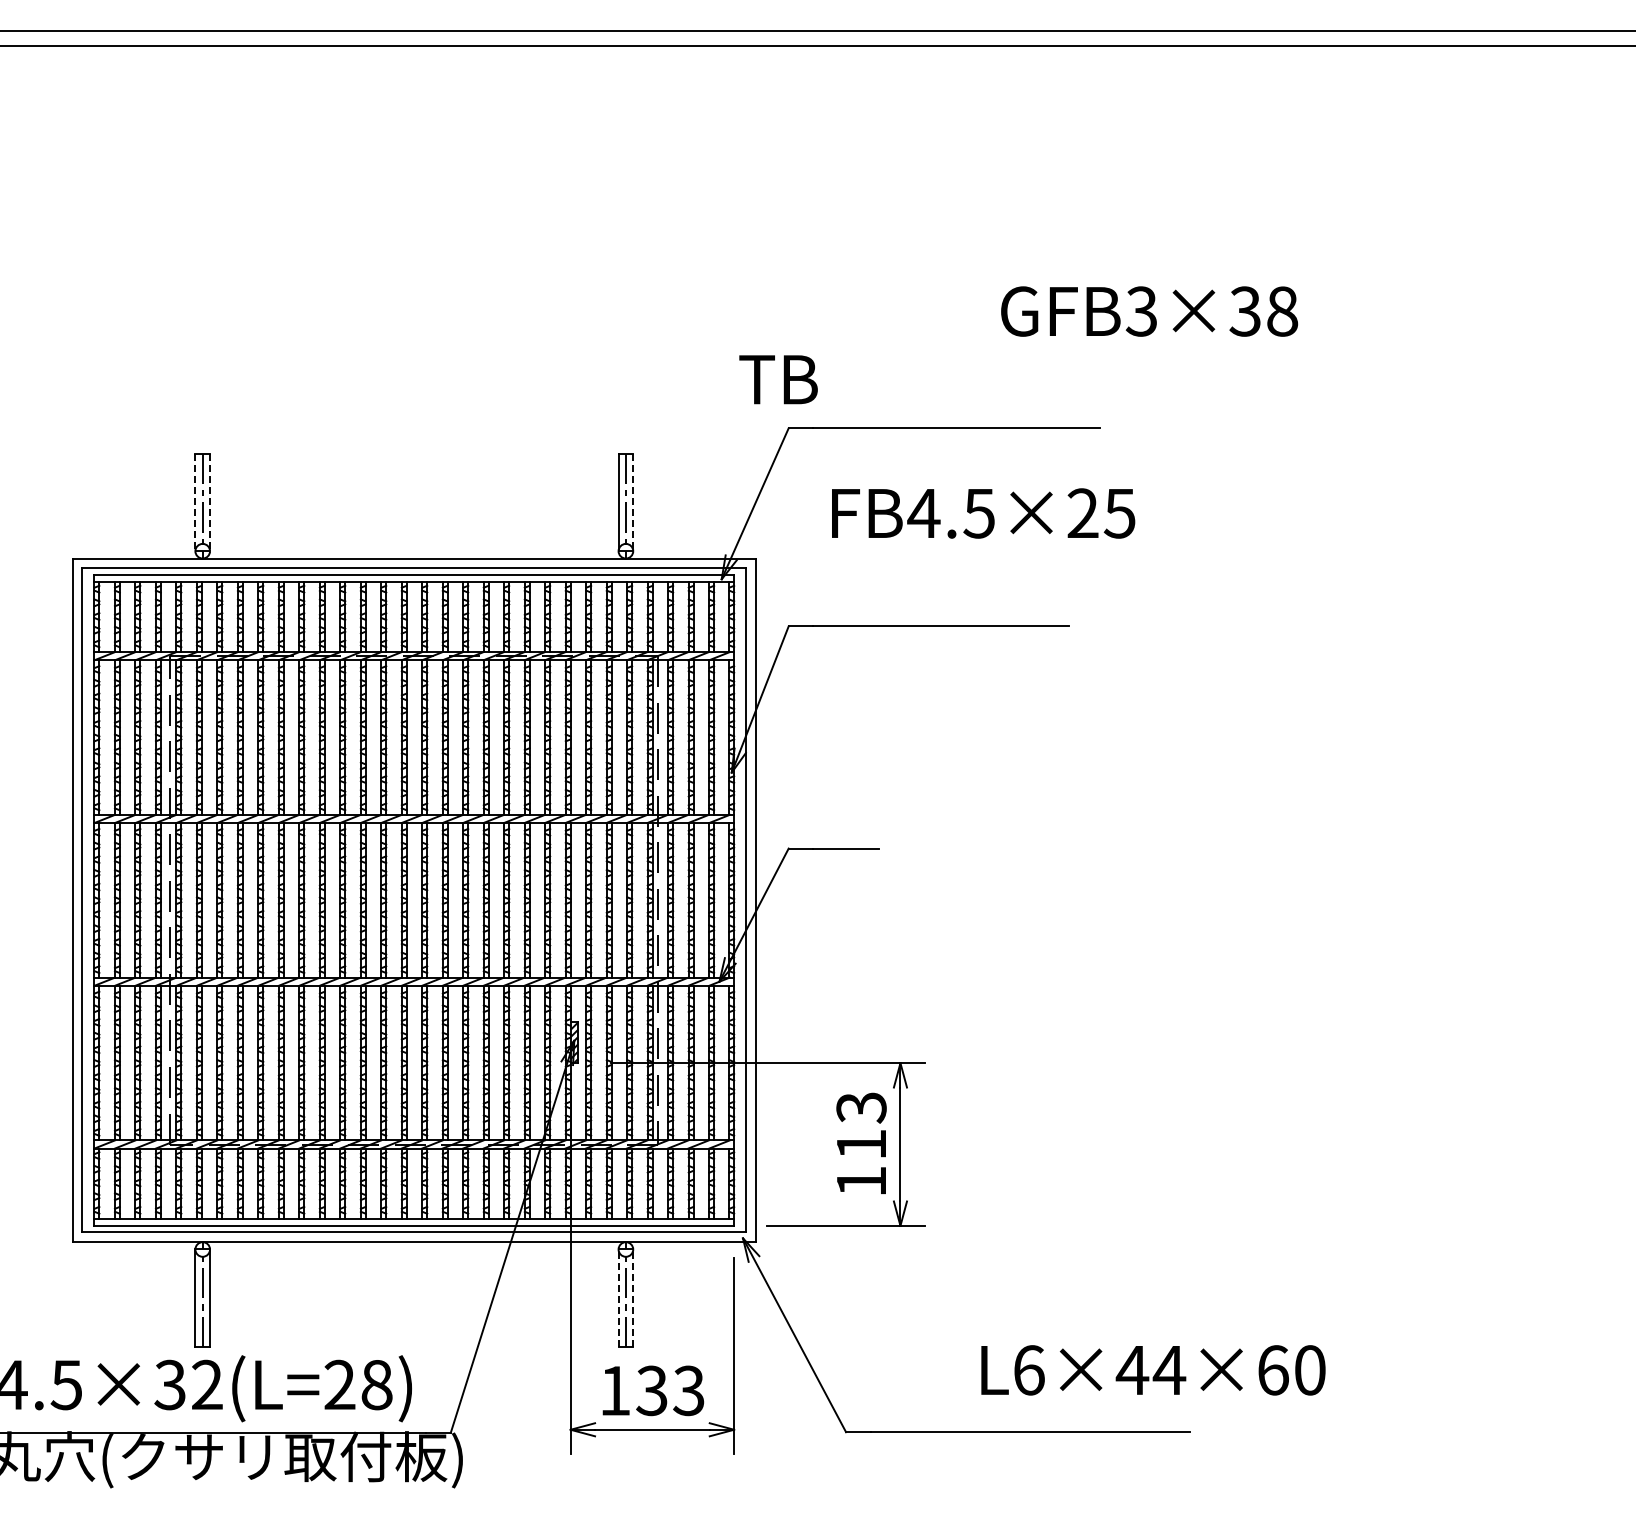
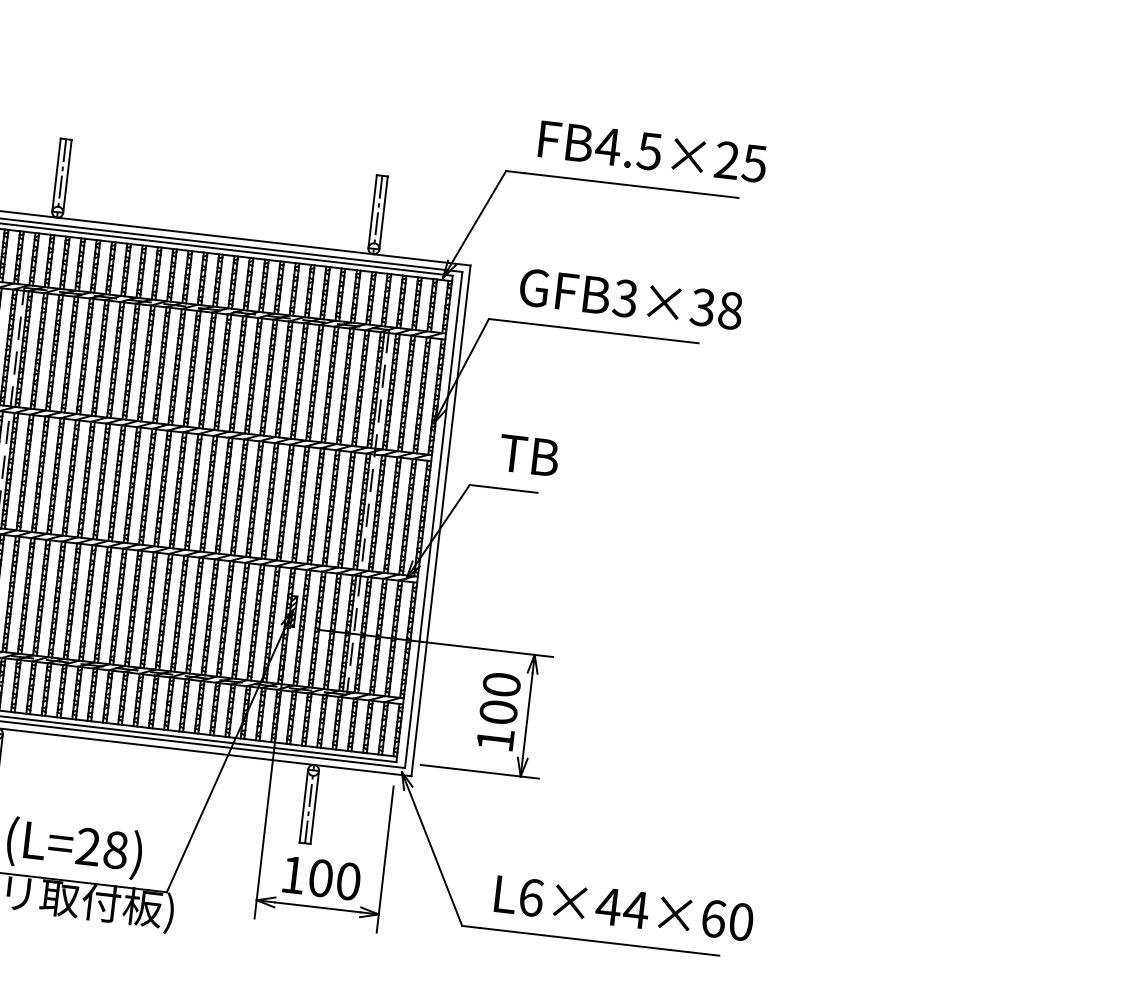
text: (1149, 311) -> (631, 299), moved
text: (778, 379) -> (529, 455), moved
line: (195, 502) -> (56, 175), dashed -> solid
line: (210, 502) -> (67, 176), dashed -> solid
line: (633, 502) -> (383, 213), dashed -> solid
text: (983, 513) -> (652, 151), moved
text: (861, 1125) -> (500, 698), 113 -> 100
line: (618, 1298) -> (303, 806), dashed -> solid
line: (633, 1298) -> (314, 807), dashed -> solid
text: (1153, 1370) -> (624, 908), moved
text: (670, 1390) -> (334, 879), 133 -> 100

